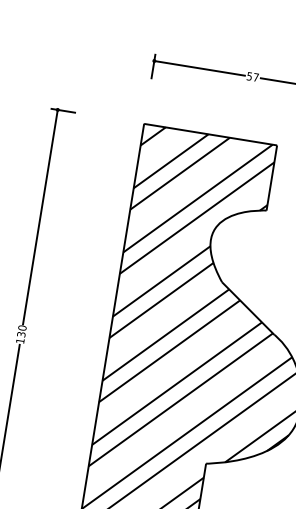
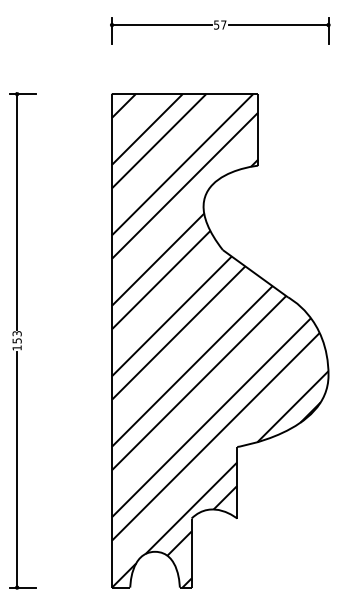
text: (21, 331) -> (16, 337), 130 -> 153

